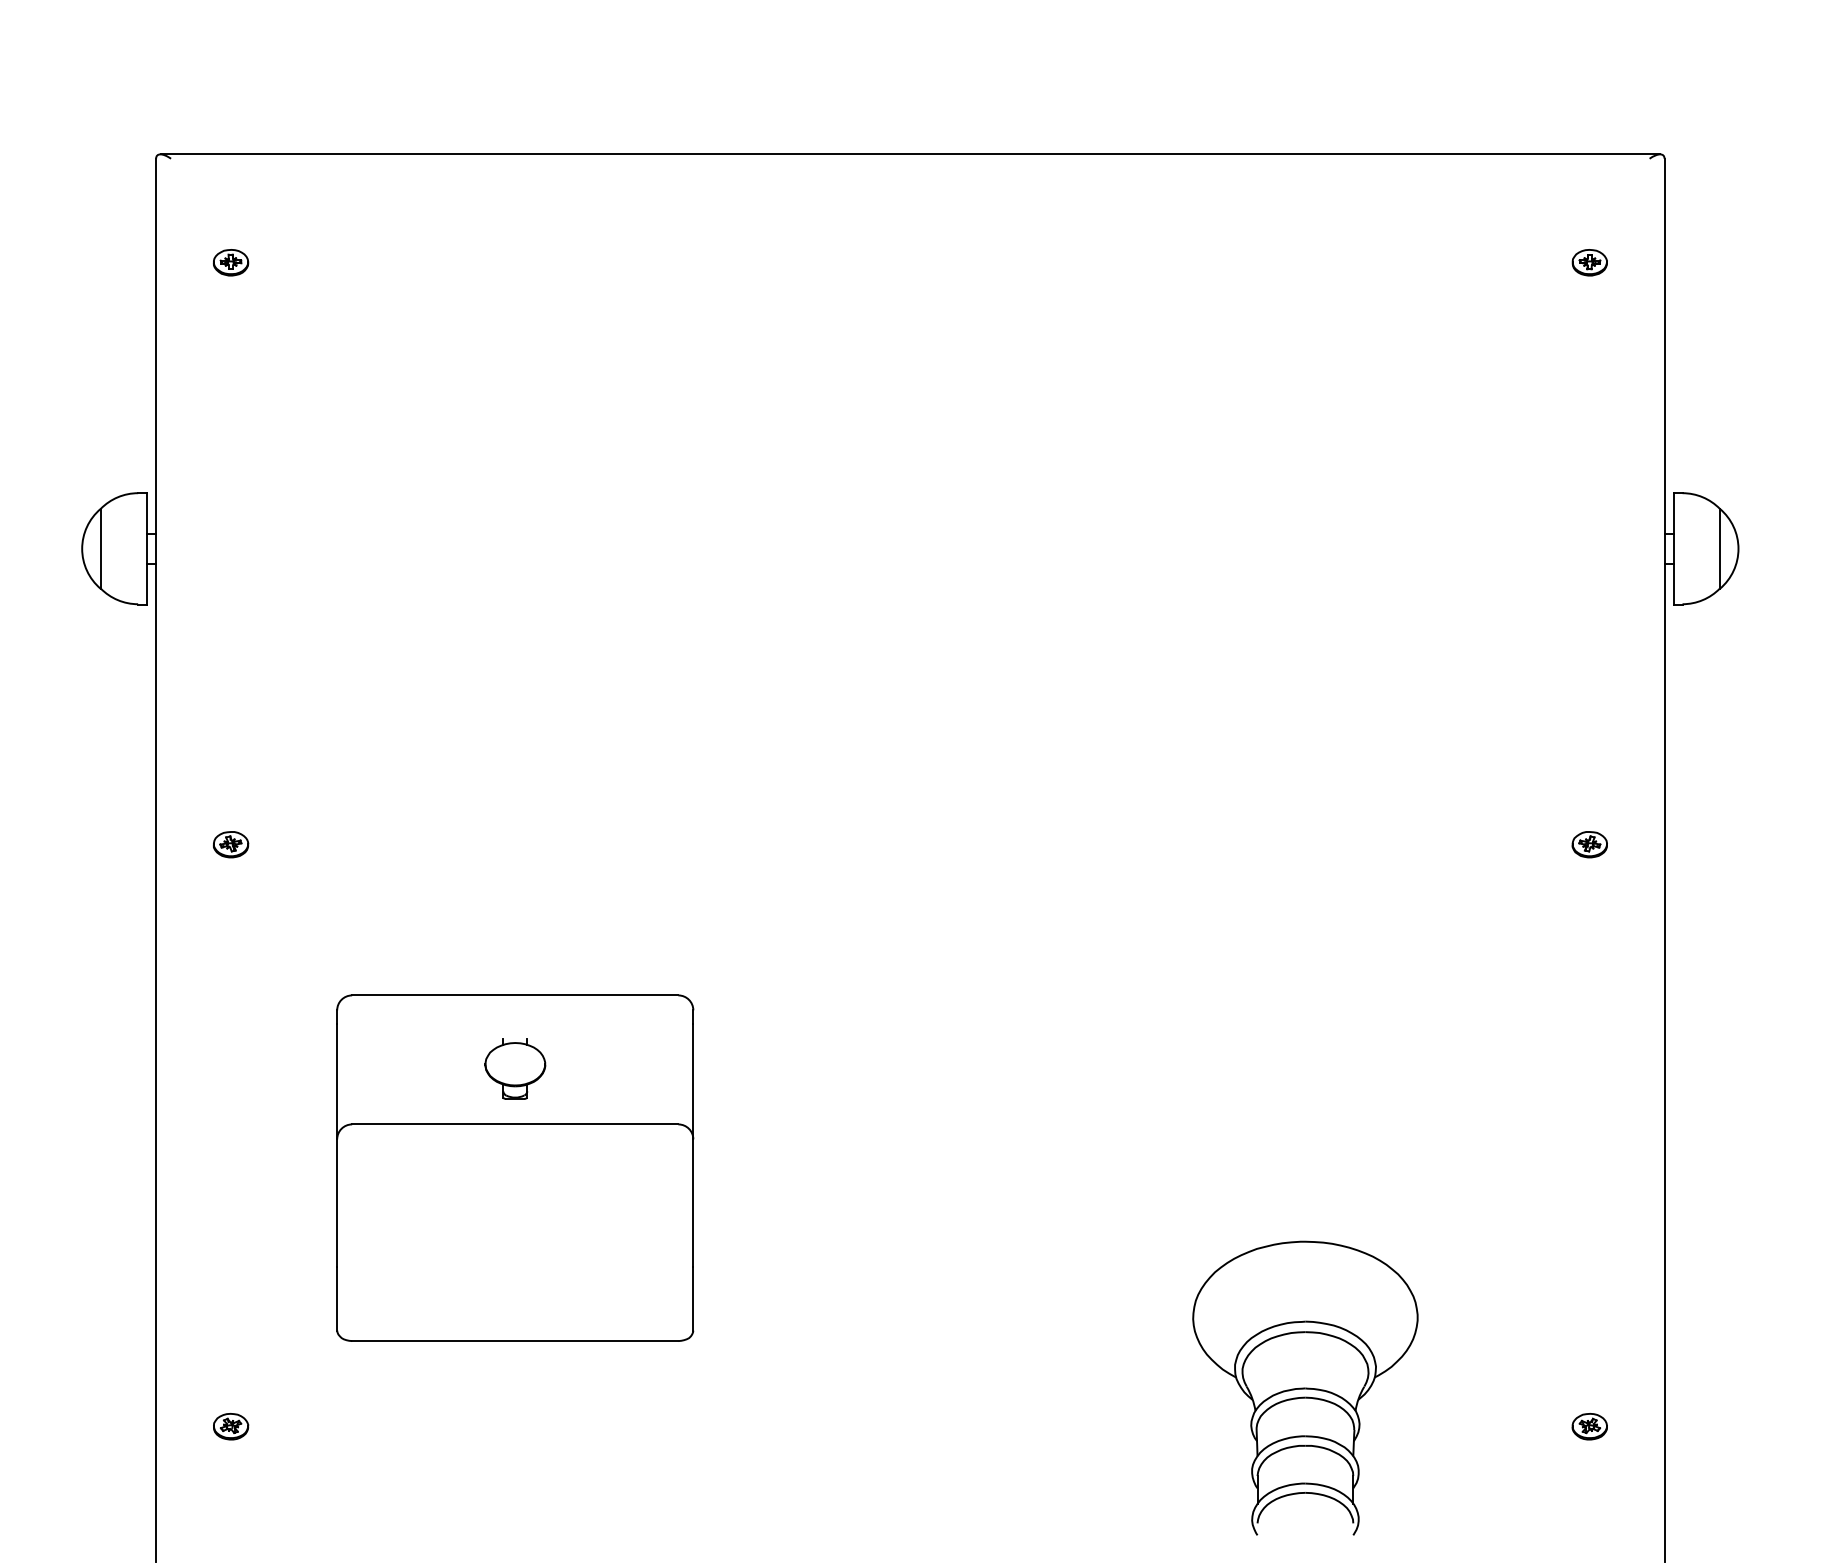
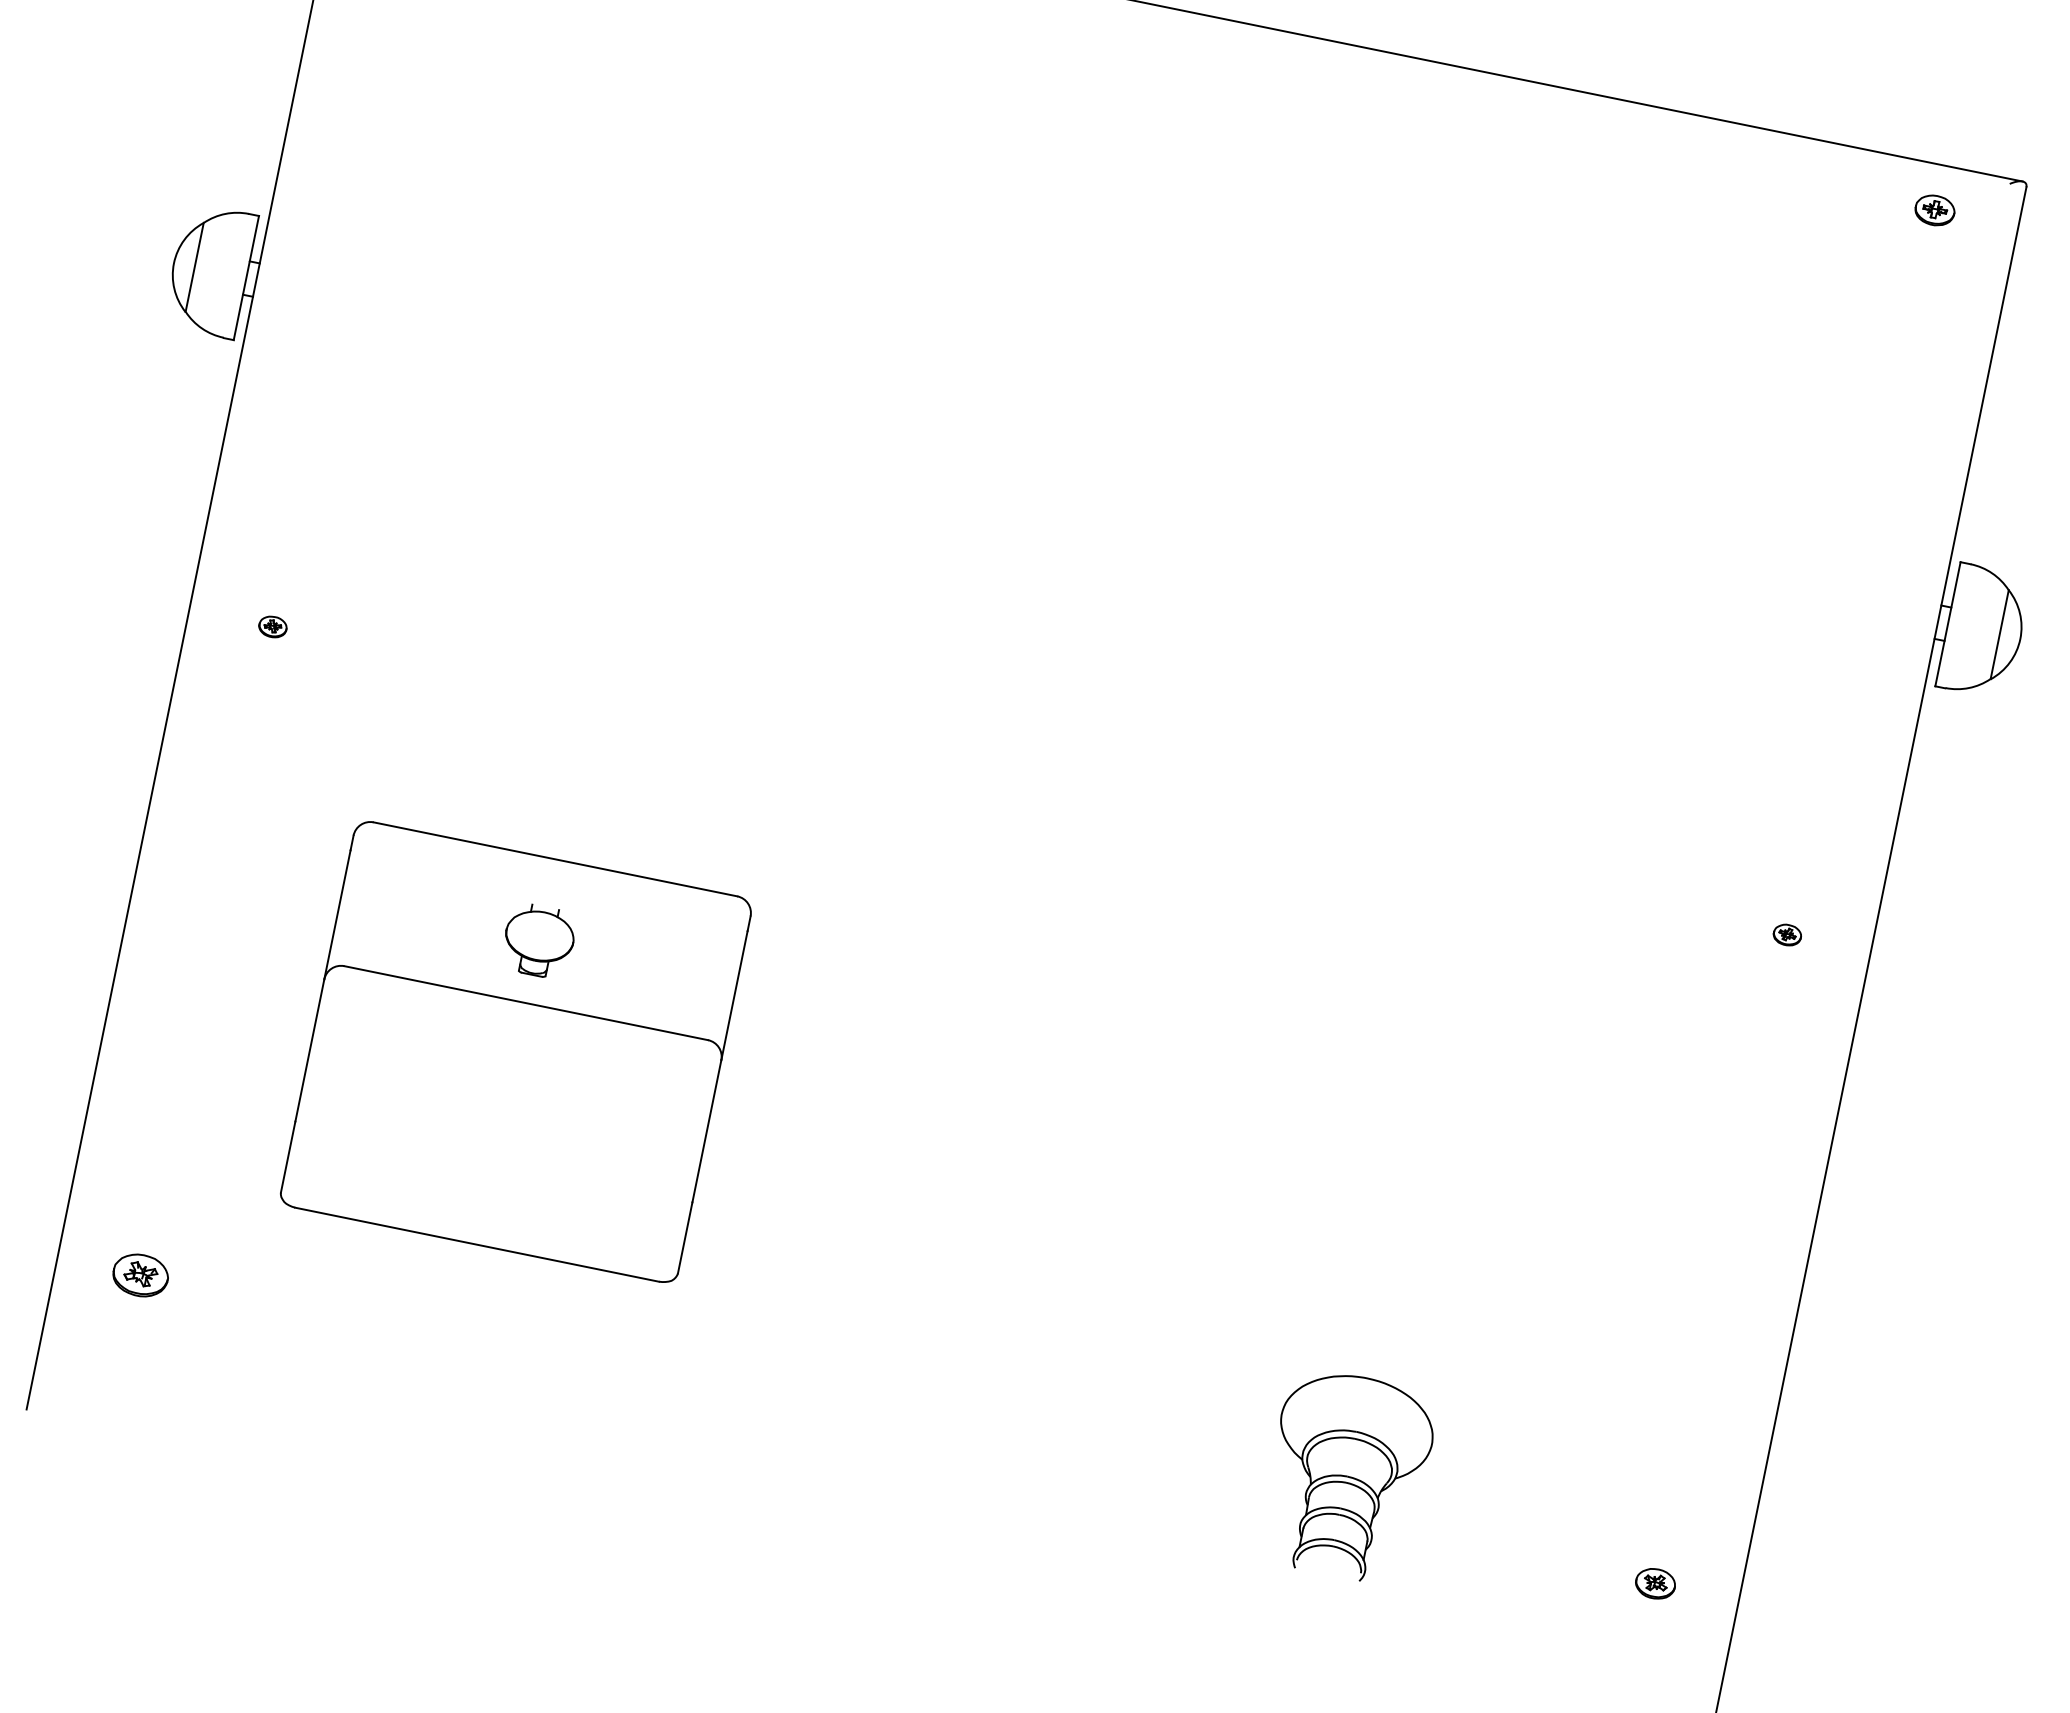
part: (1589, 262) -> (1934, 210), moved
part: (231, 844) -> (273, 626), size x0.7
part: (1589, 844) -> (1787, 934), size x0.7
part: (1305, 1387) -> (1347, 1475), size x0.6
part: (231, 1426) -> (141, 1275), size x1.4

